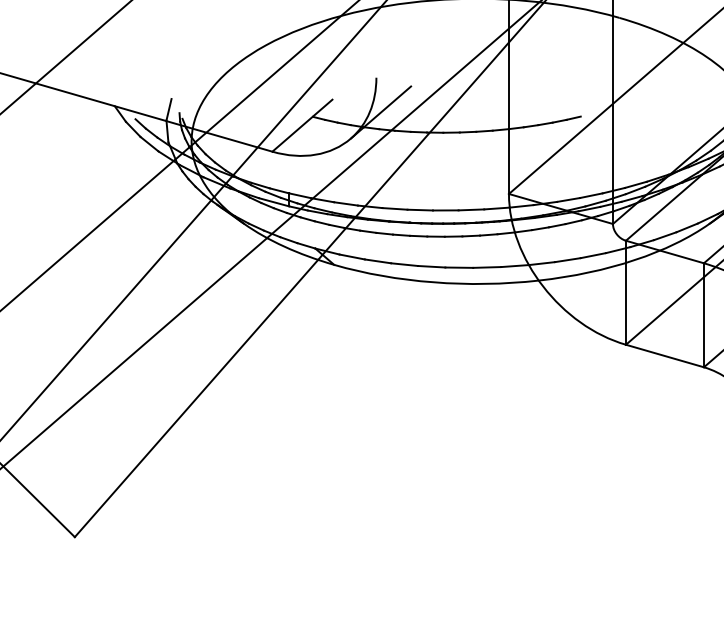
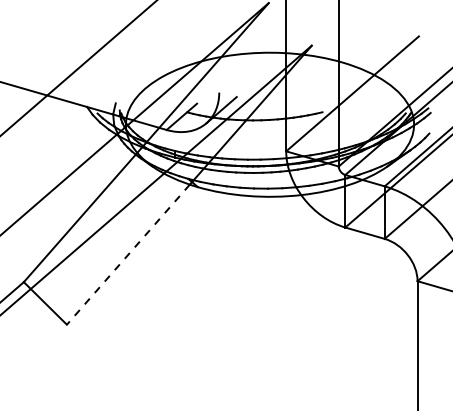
line: (196, 400) -> (128, 255), solid -> dashed

